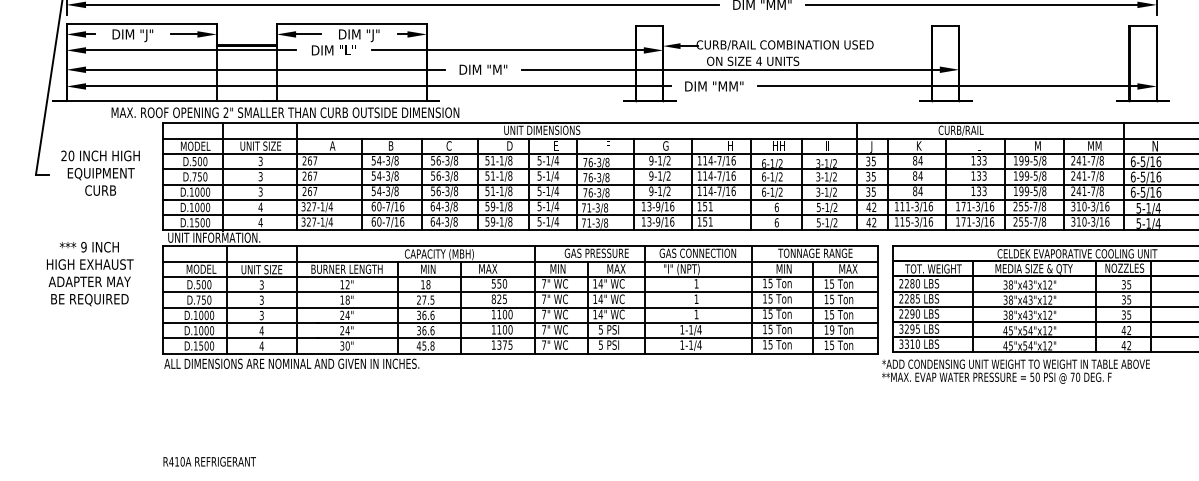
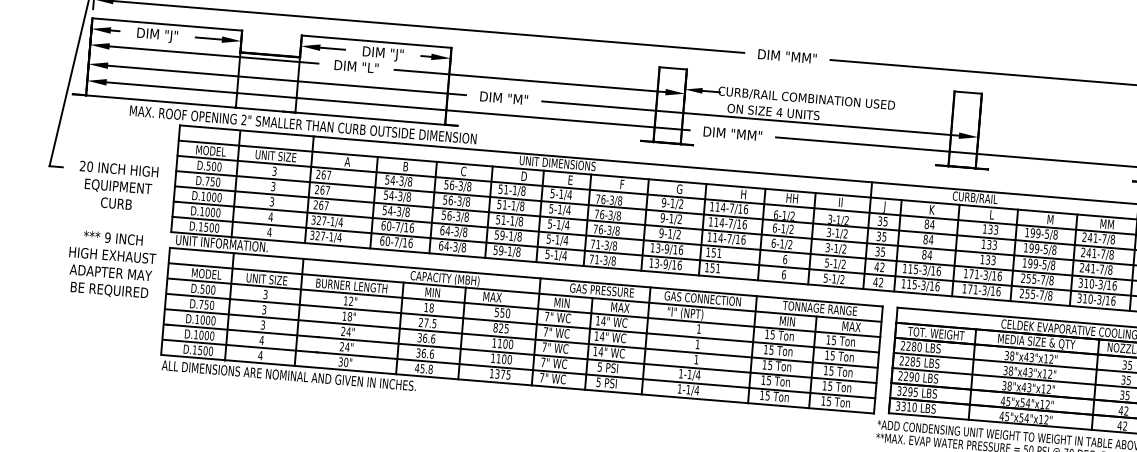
text: (100, 172) -> (117, 185), moved
text: (907, 206) -> (915, 269), 111-3/16 -> 115-3/16
text: (90, 274) -> (112, 265), moved
text: (832, 329) -> (830, 385), 19 -> 15

